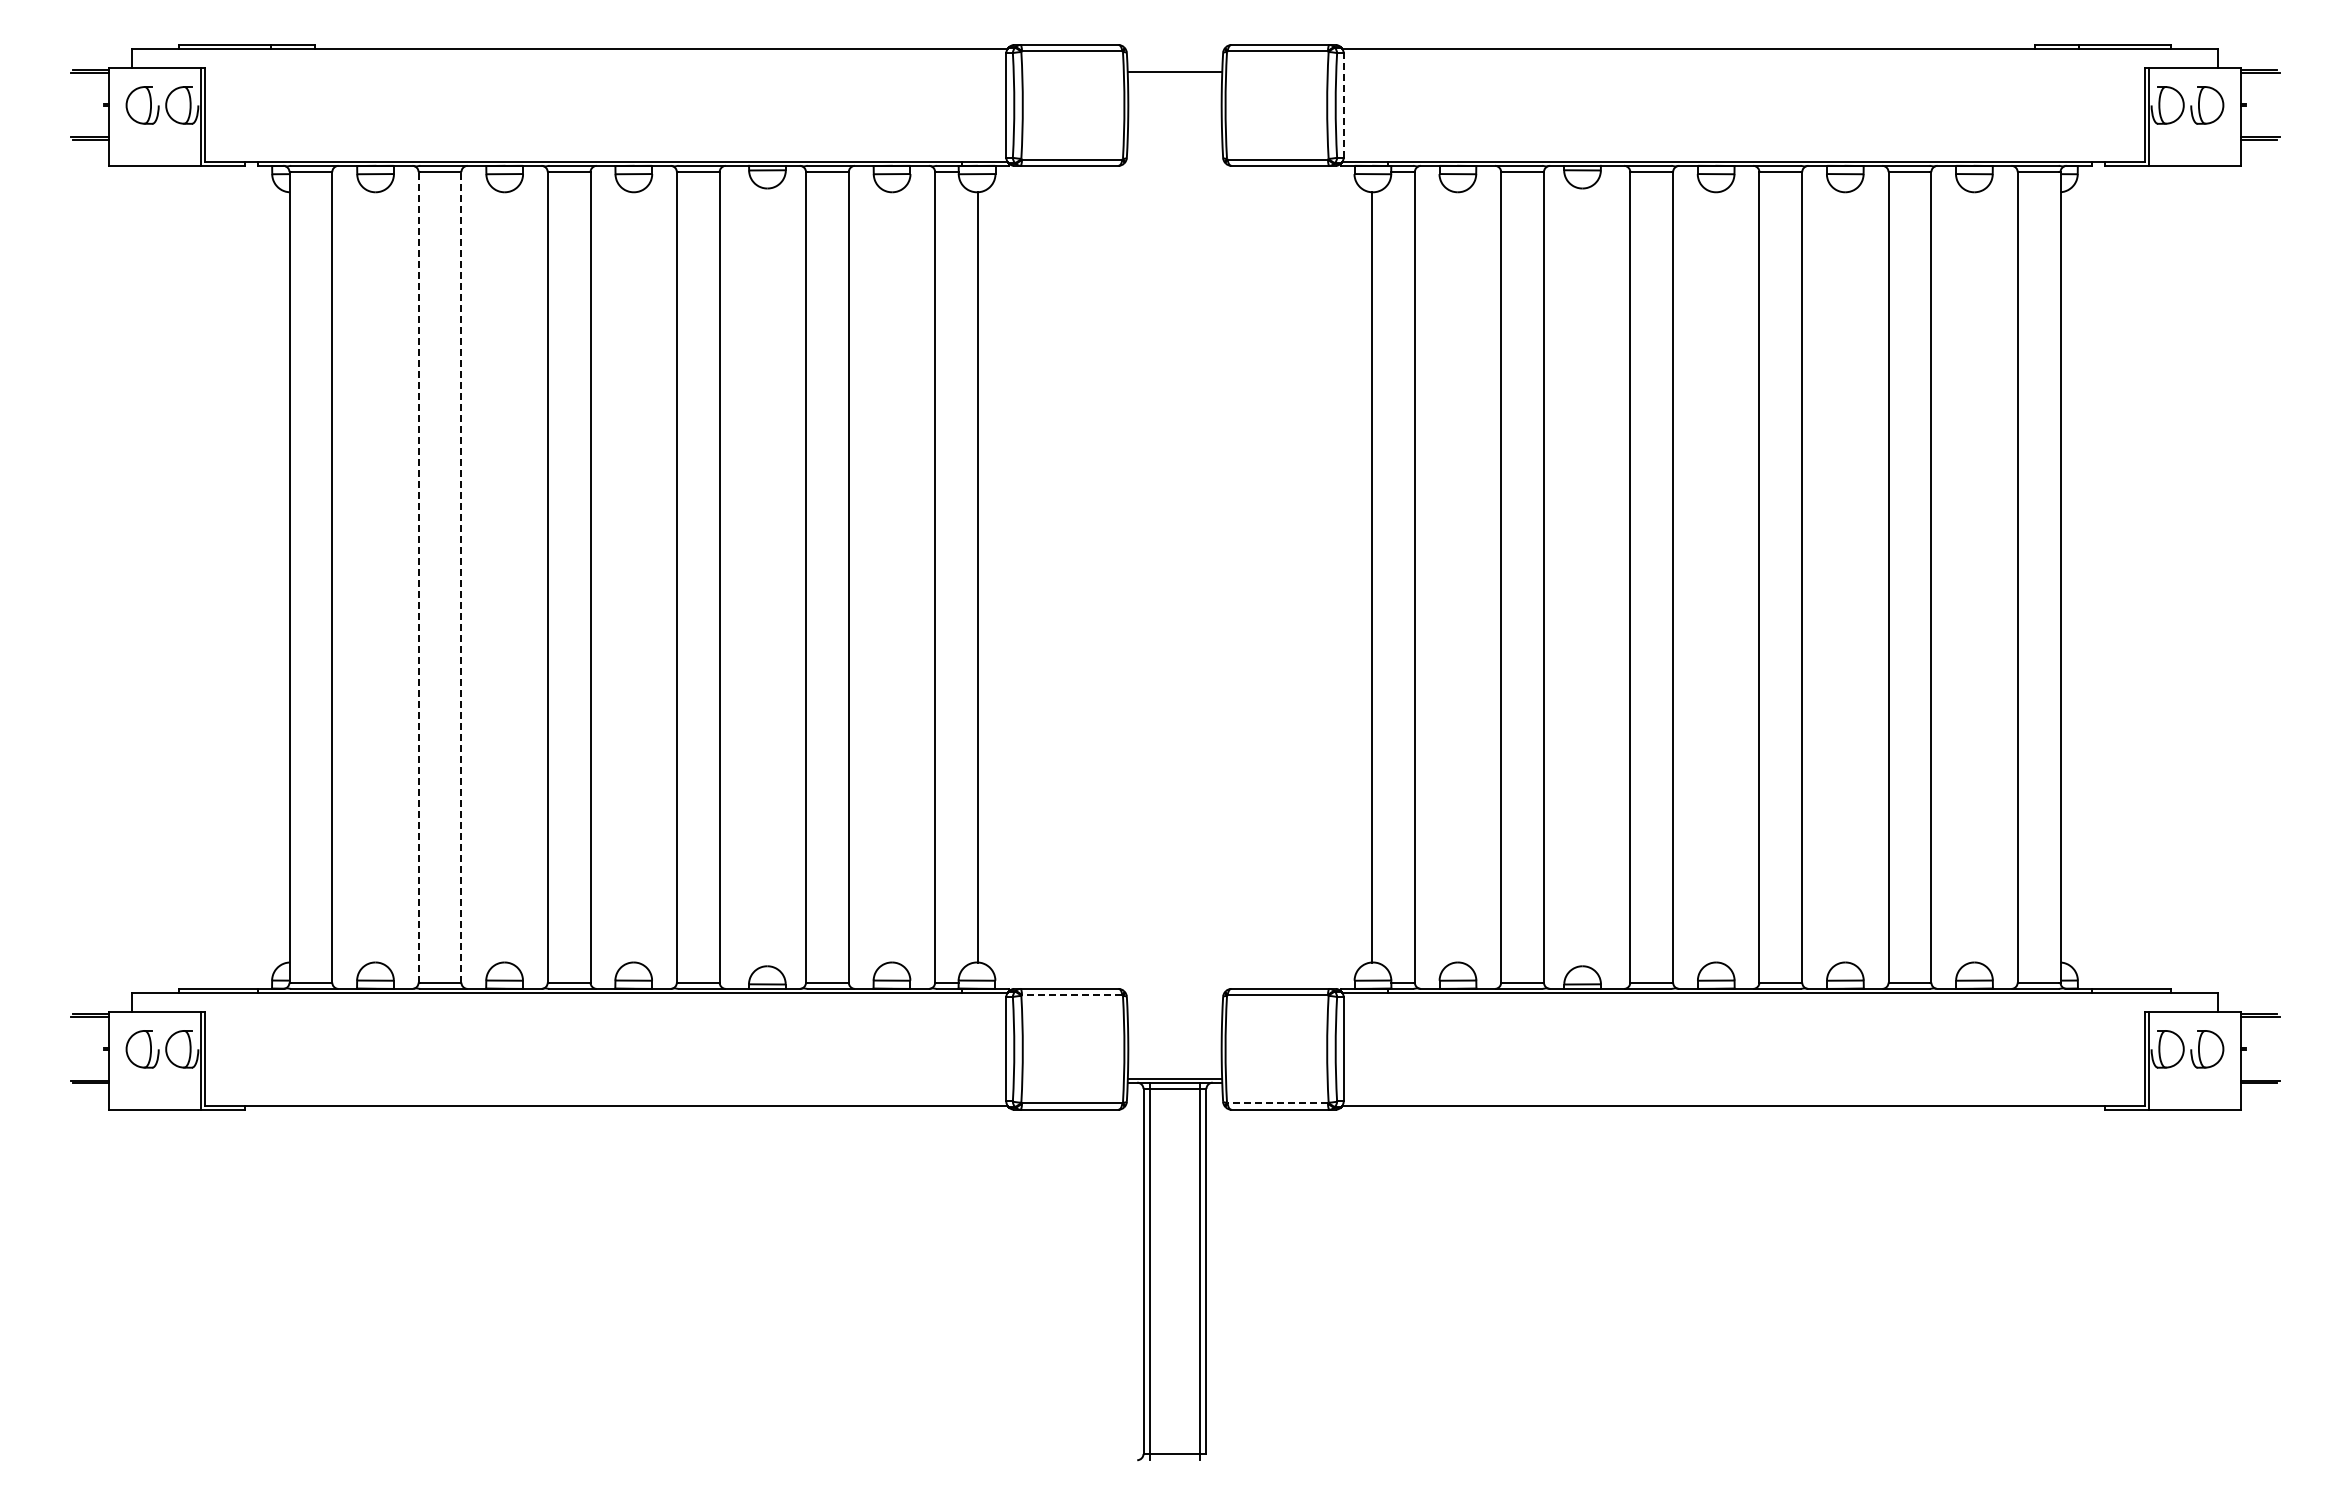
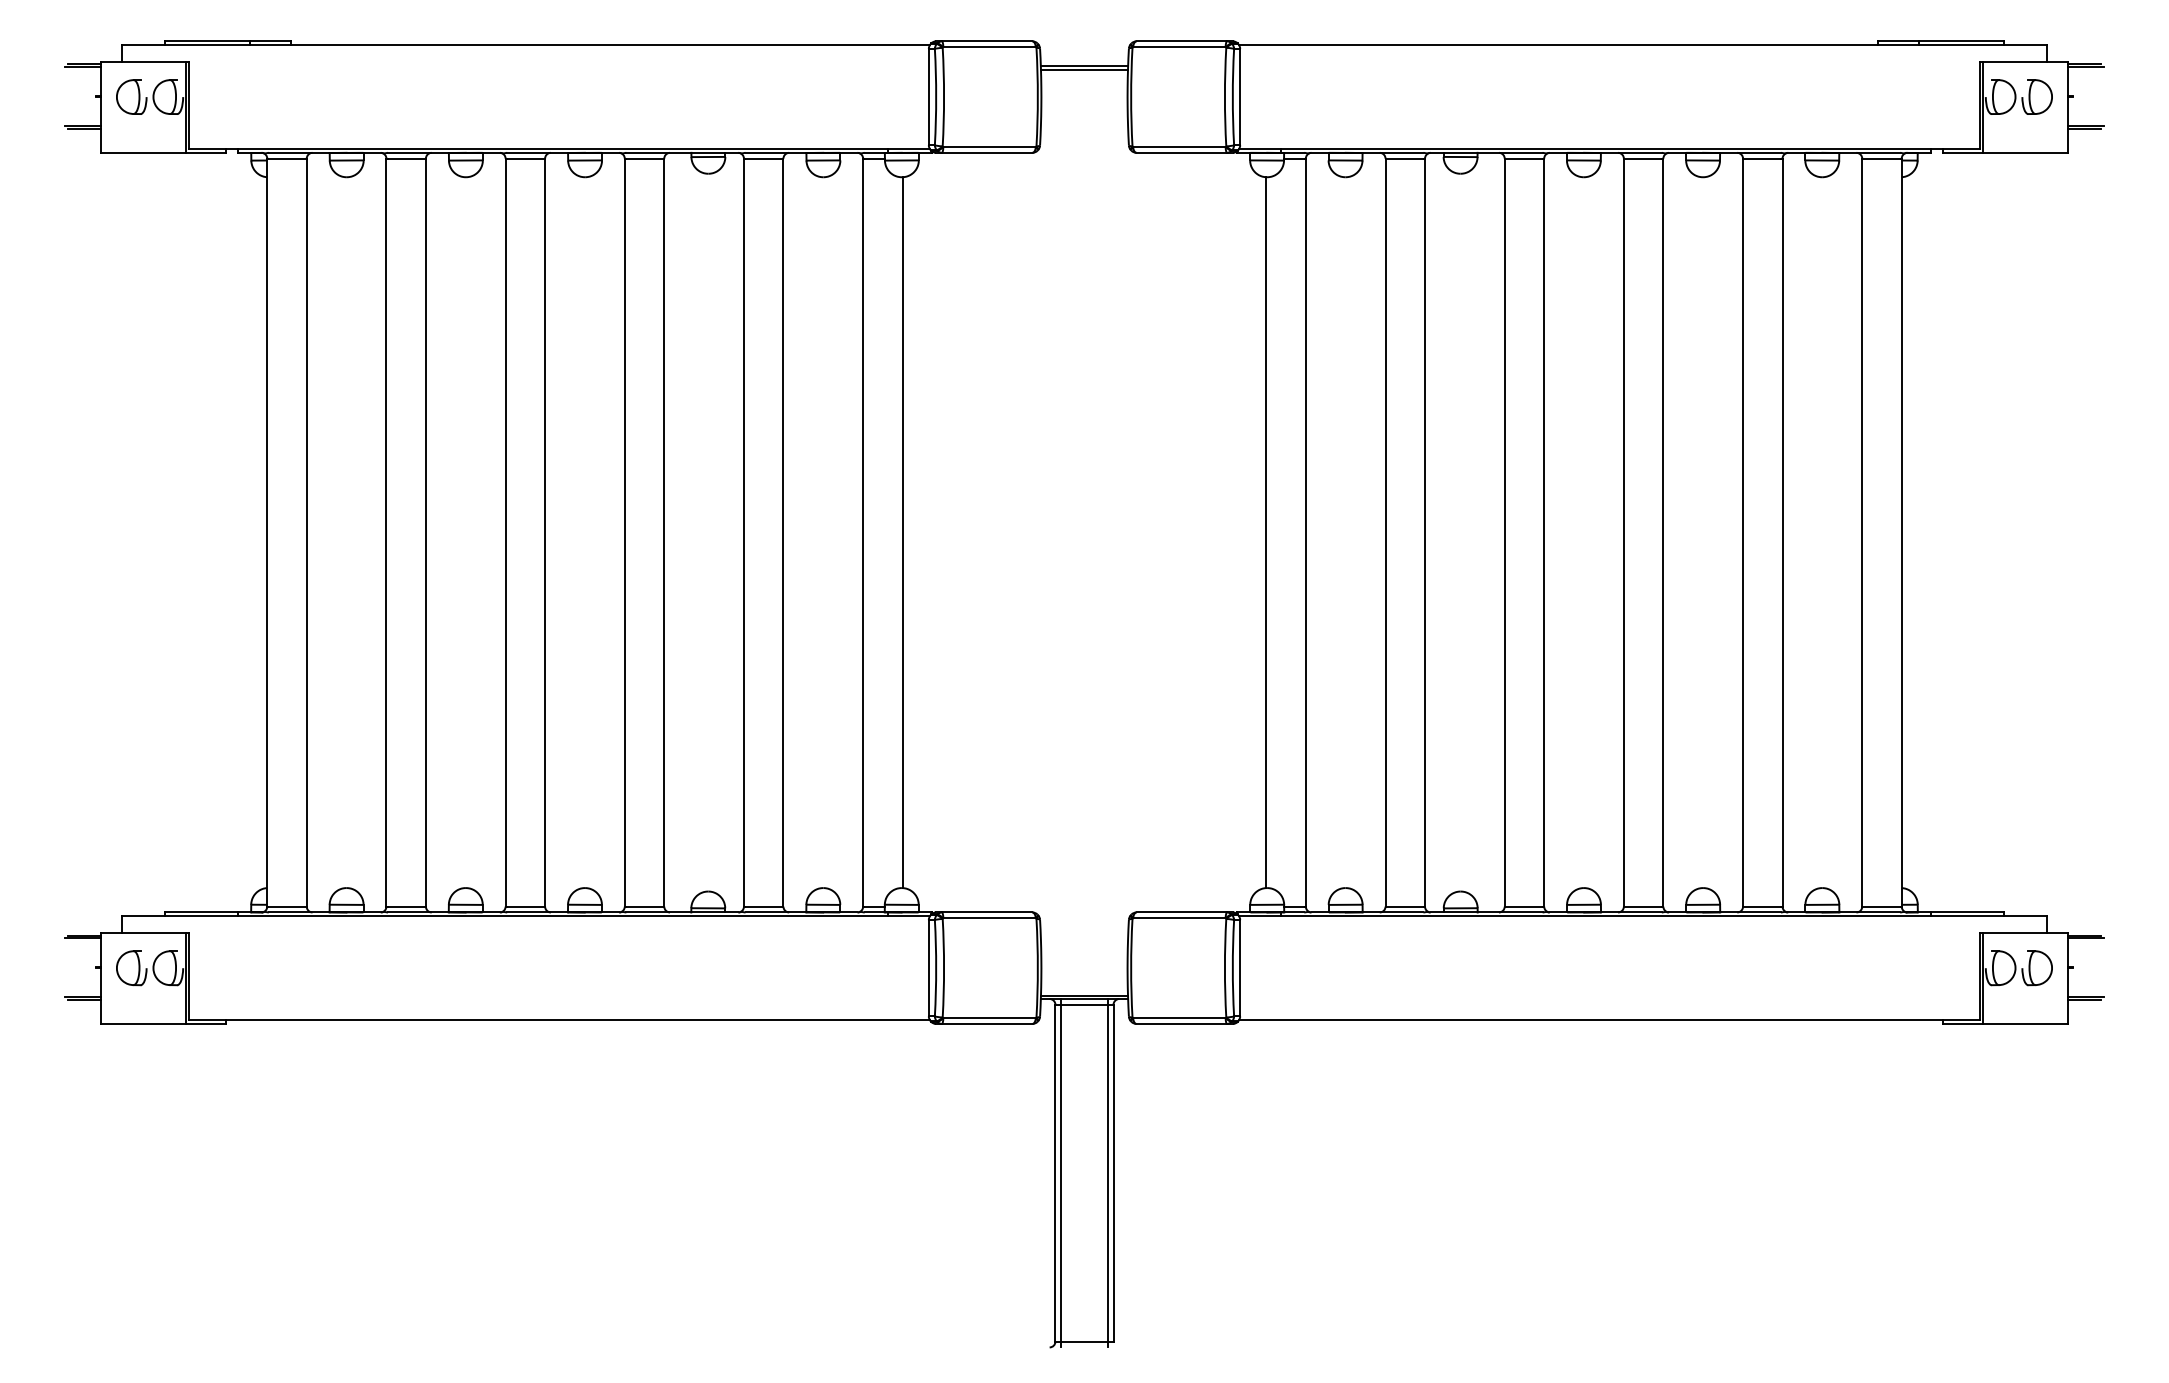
line: (1174, 75) -> (1084, 69), added
line: (1343, 104) -> (1240, 96), dashed -> solid
line: (418, 576) -> (386, 531), dashed -> solid
line: (461, 576) -> (426, 531), dashed -> solid
line: (1071, 995) -> (988, 918), dashed -> solid
line: (1277, 1103) -> (1179, 1018), dashed -> solid

